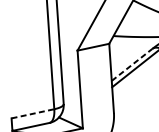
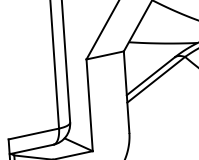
line: (132, 65) -> (151, 76), dashed -> solid
line: (32, 113) -> (33, 133), dashed -> solid

